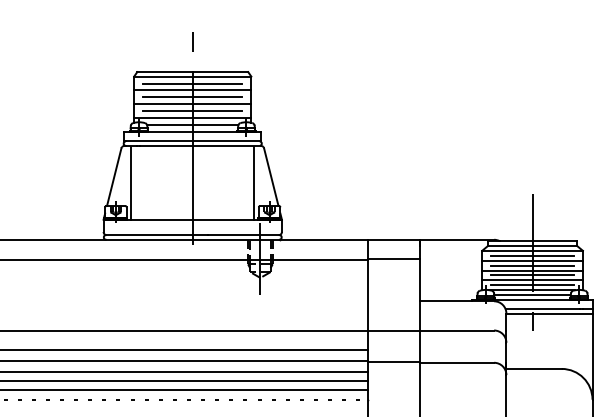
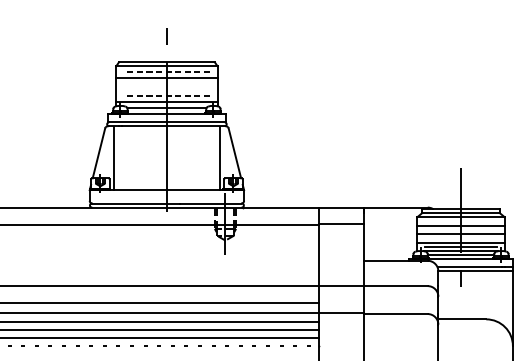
line: (192, 83) -> (166, 72), solid -> dashed
line: (192, 97) -> (166, 84), removed
line: (192, 104) -> (166, 90), removed
line: (192, 111) -> (166, 96), solid -> dashed
line: (532, 255) -> (460, 221), removed
line: (532, 265) -> (460, 229), removed
line: (532, 275) -> (460, 238), removed

